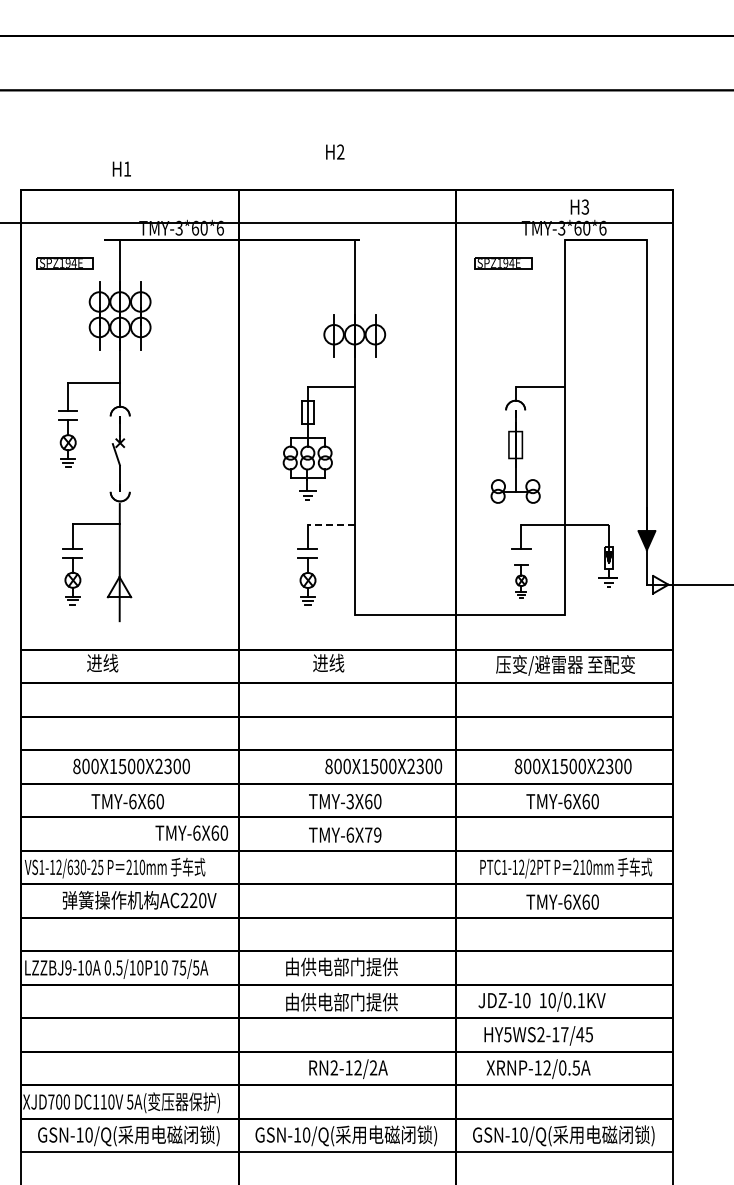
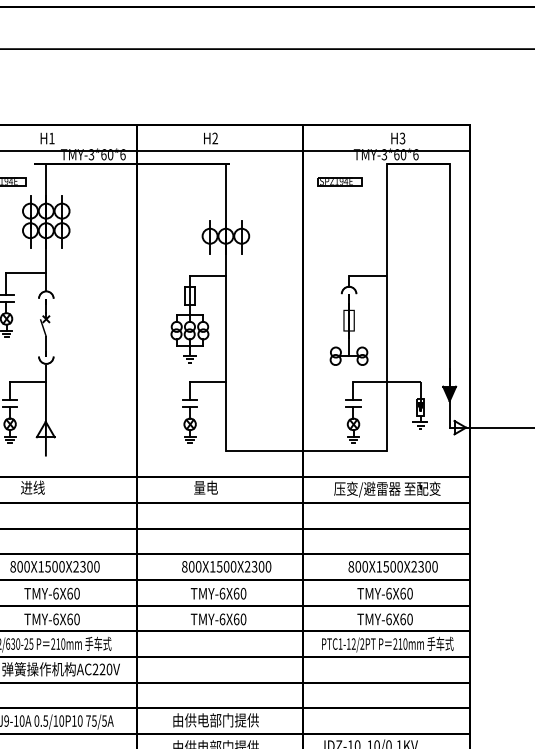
text: (335, 151) -> (211, 138), moved
text: (121, 168) -> (47, 138), moved
line: (331, 524) -> (208, 381), dashed -> solid
part: (521, 581) -> (353, 425), size x1.43
text: (328, 662) -> (205, 487), 进线 -> 量电
text: (383, 766) -> (226, 566), moved
text: (350, 801) -> (222, 593), TMY-3X60 -> TMY-6X60
text: (191, 832) -> (51, 618), moved
text: (373, 834) -> (240, 618), TMY-6X79 -> TMY-6X60
text: (562, 901) -> (384, 618), moved

